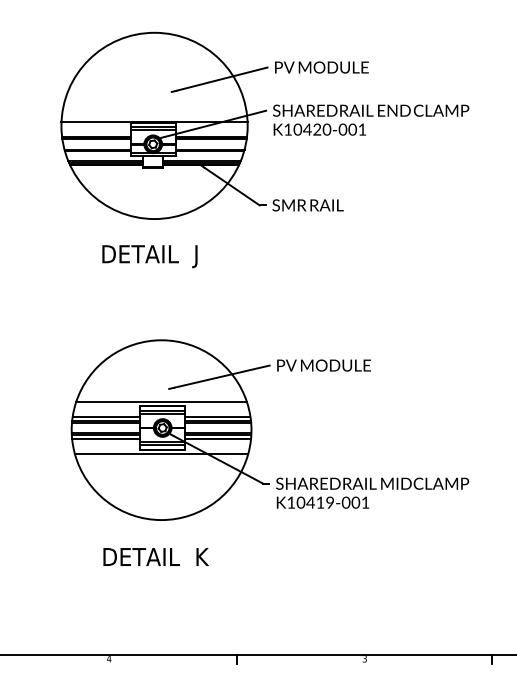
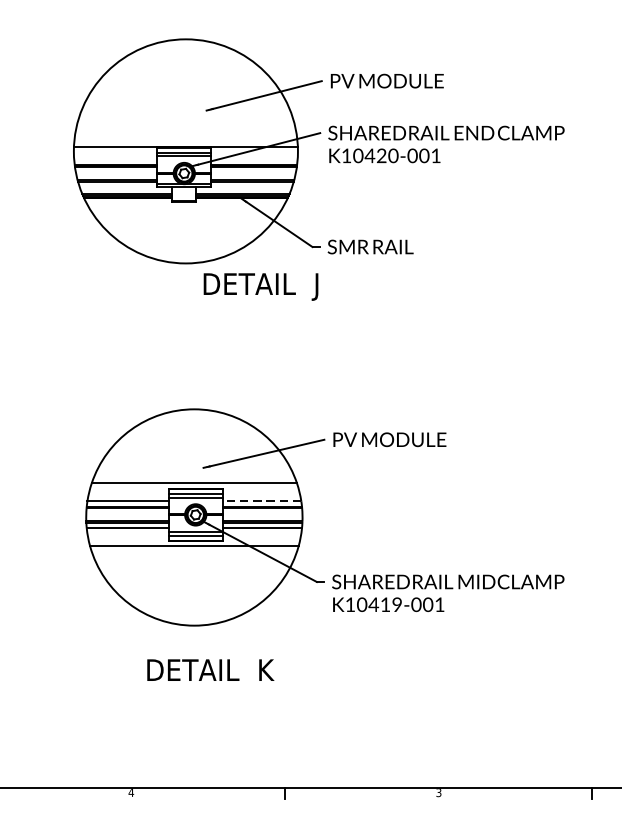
text: (149, 256) -> (260, 286), moved
line: (217, 416) -> (261, 501), solid -> dashed
text: (155, 556) -> (209, 669), moved

